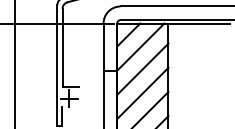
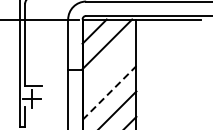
line: (142, 68) -> (109, 66), removed
line: (143, 93) -> (110, 93), solid -> dashed

